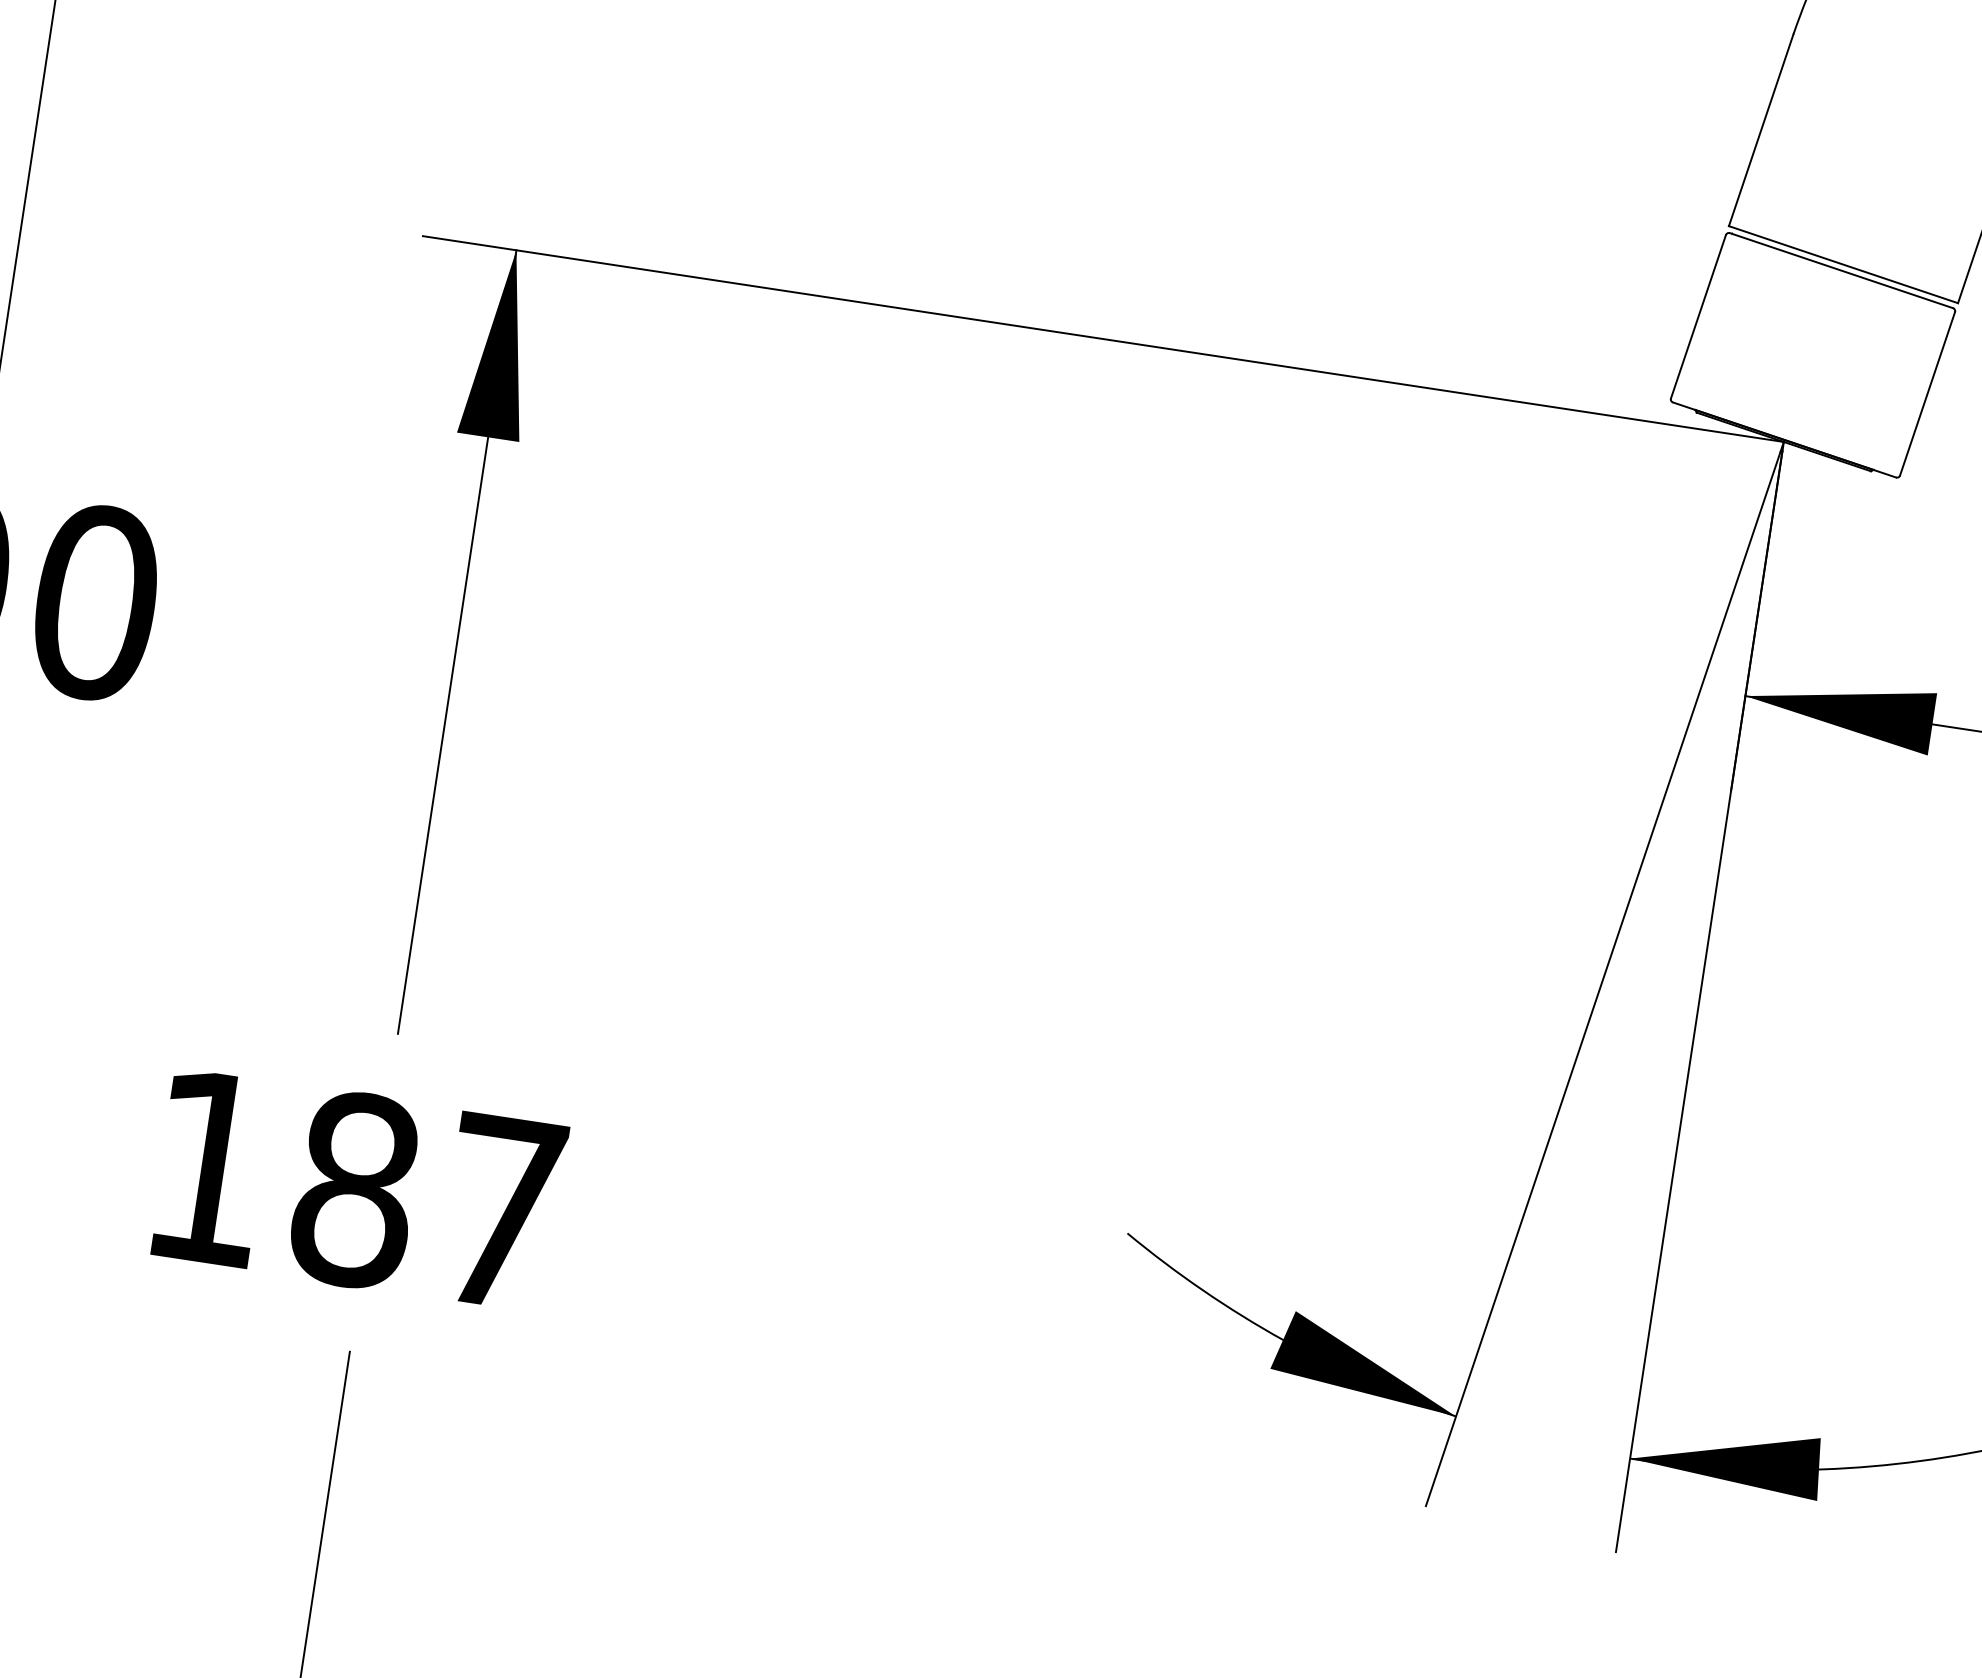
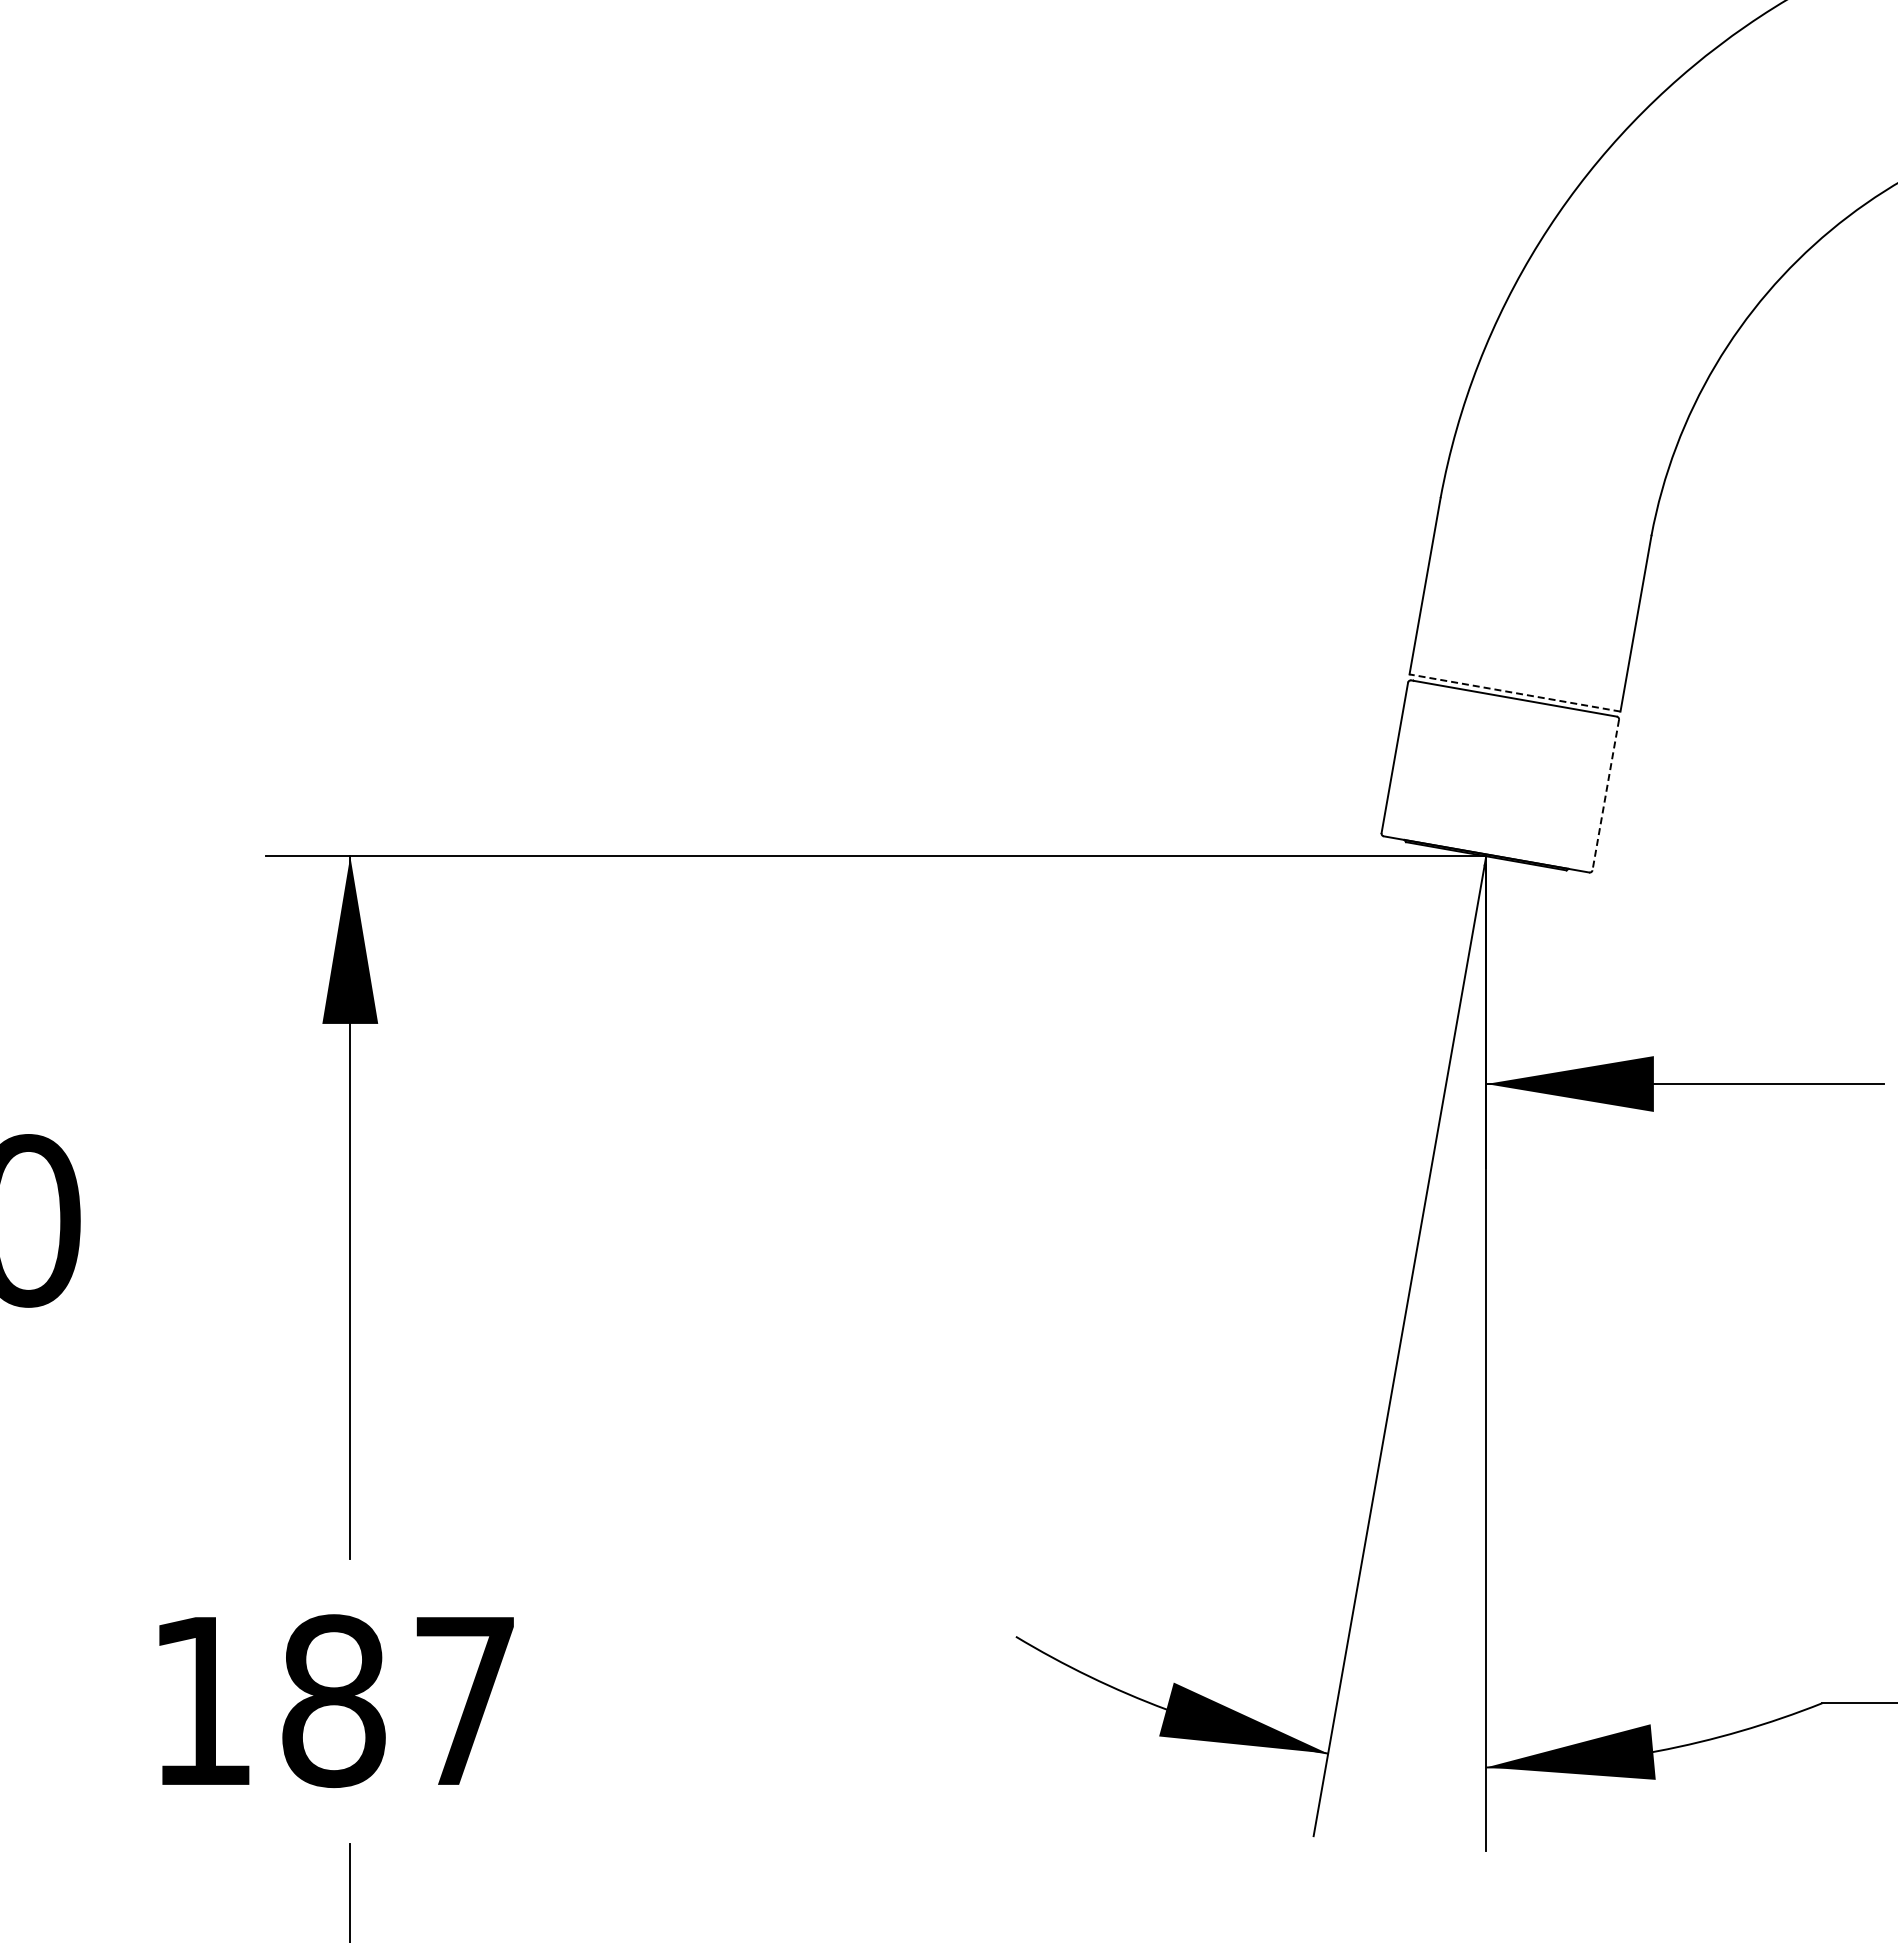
line: (1843, 264) -> (1514, 692), solid -> dashed
line: (1927, 394) -> (1605, 795), solid -> dashed

